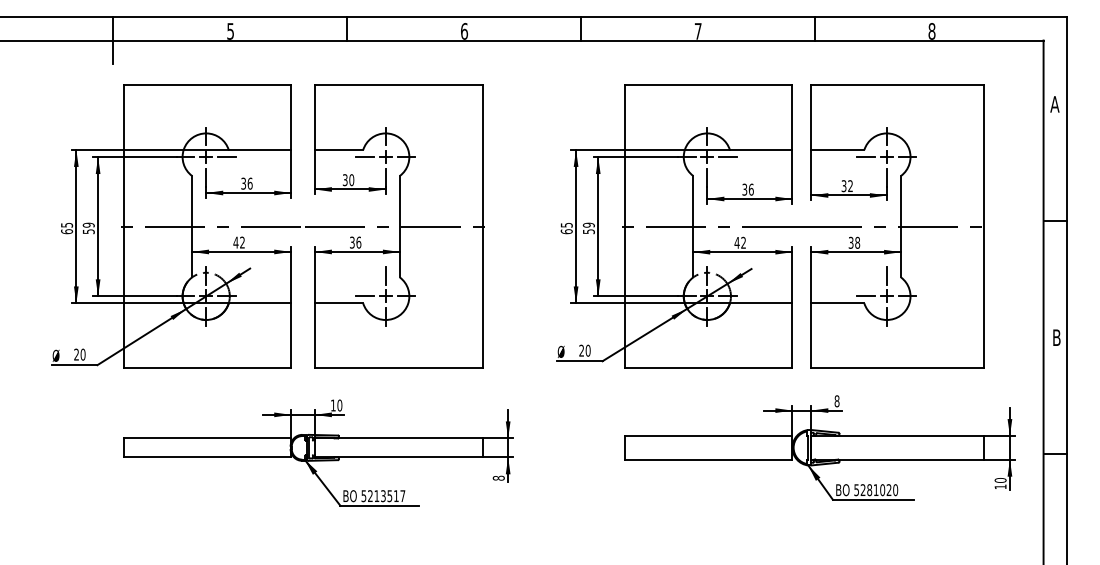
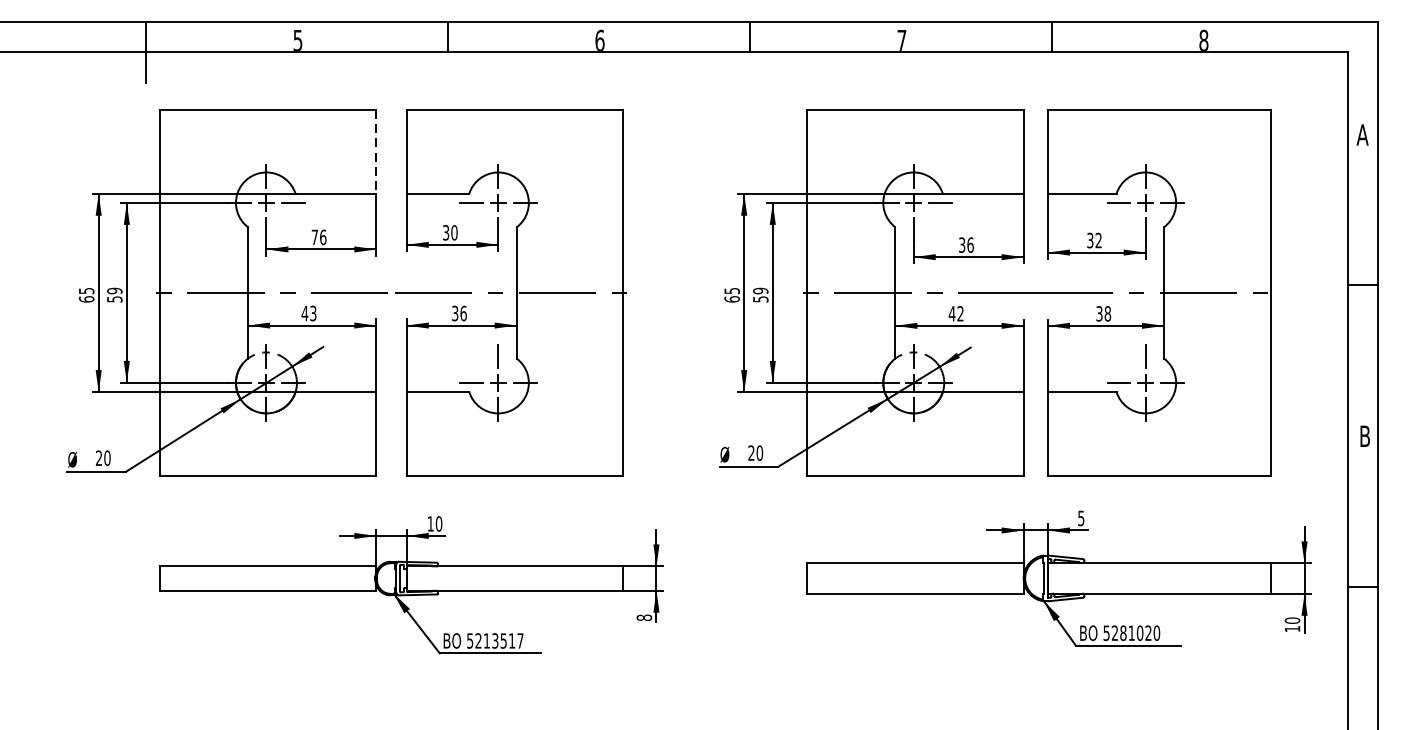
line: (291, 117) -> (376, 151), solid -> dashed
text: (243, 183) -> (314, 237), 36 -> 76
text: (242, 242) -> (313, 313), 42 -> 43
text: (836, 401) -> (1080, 518), 8 -> 5

